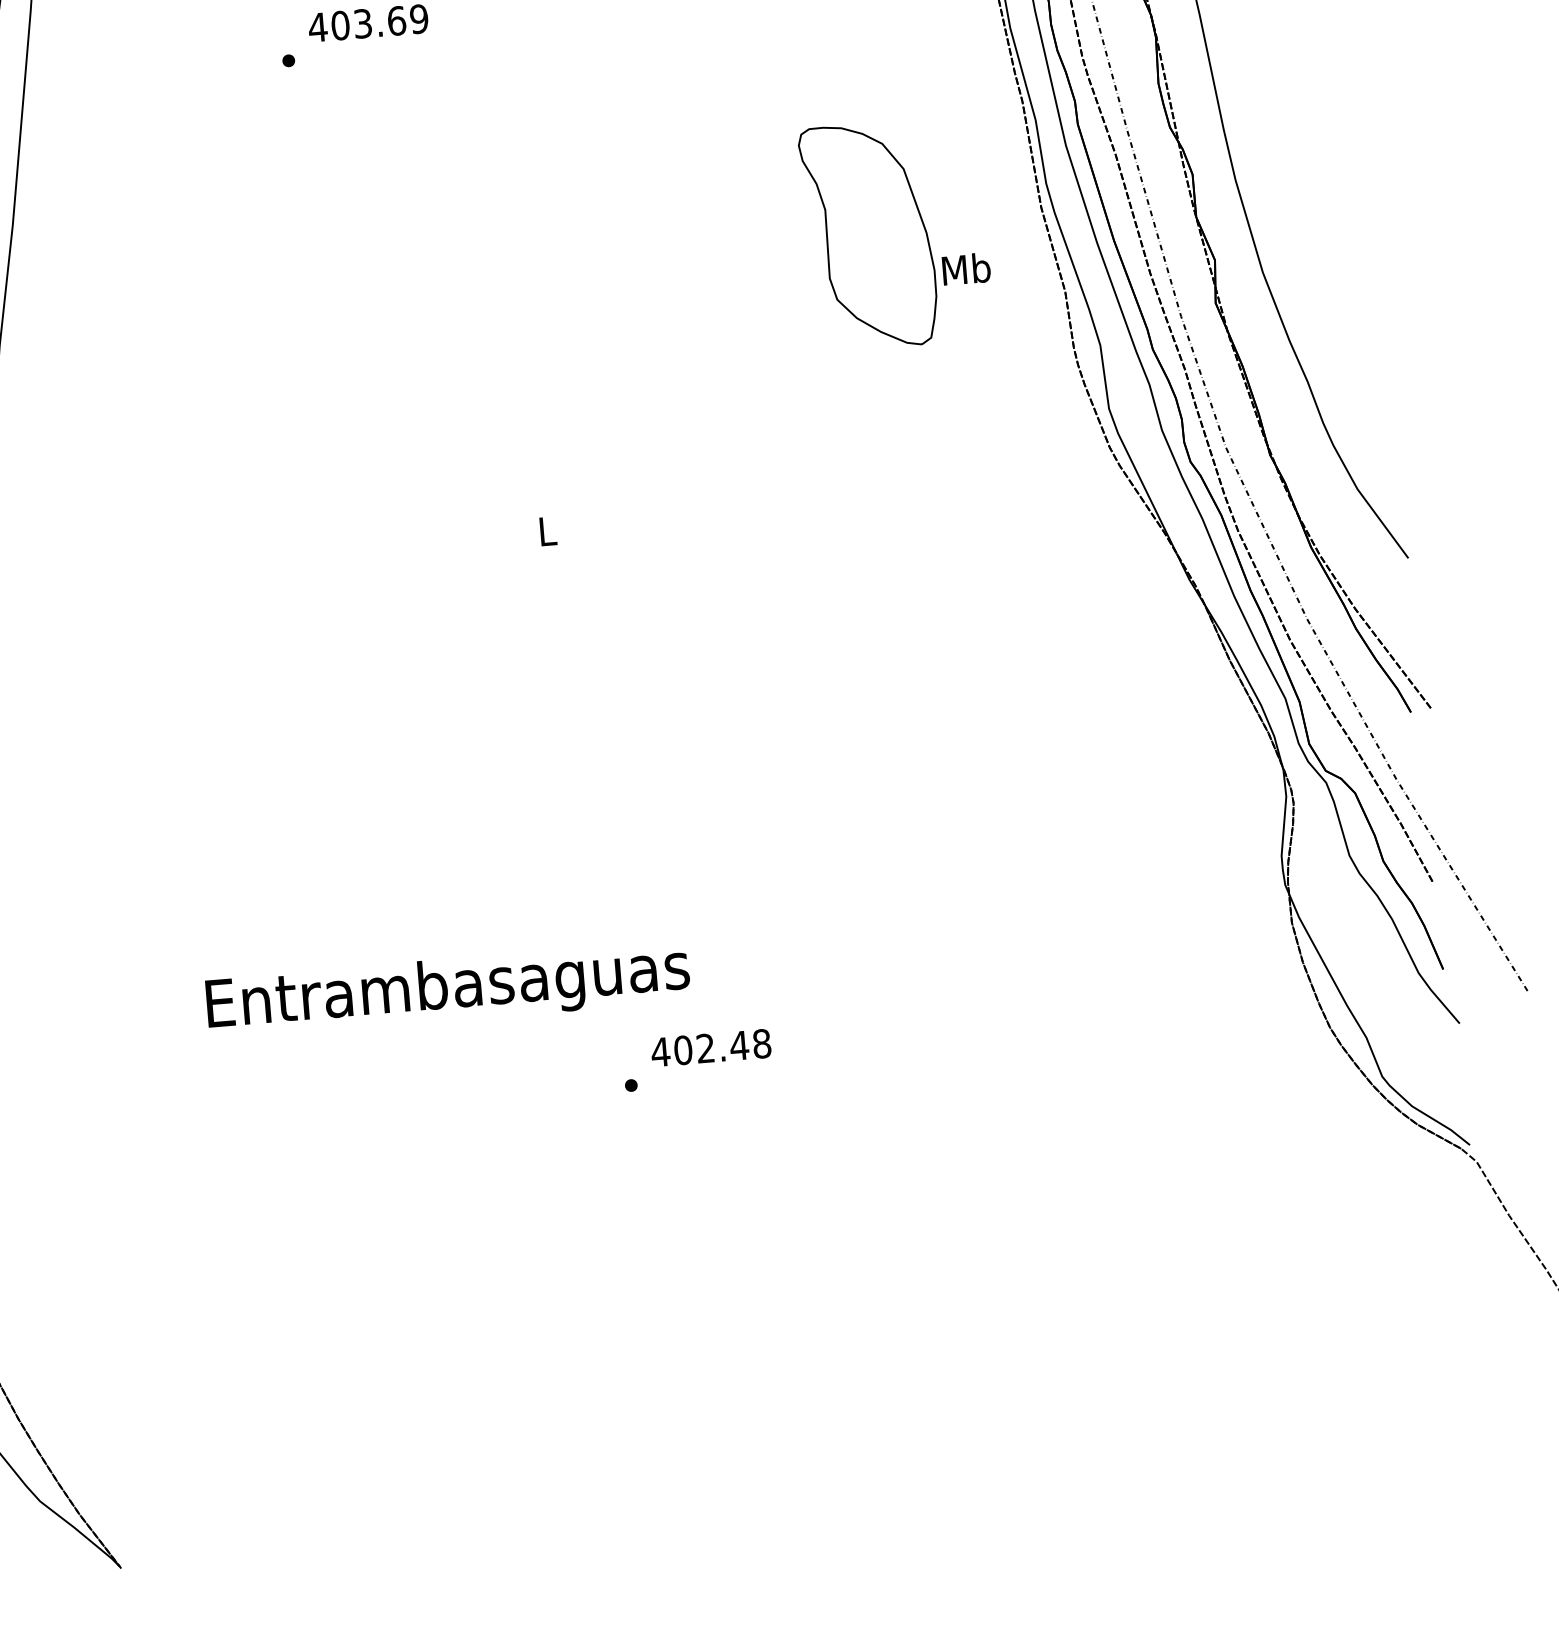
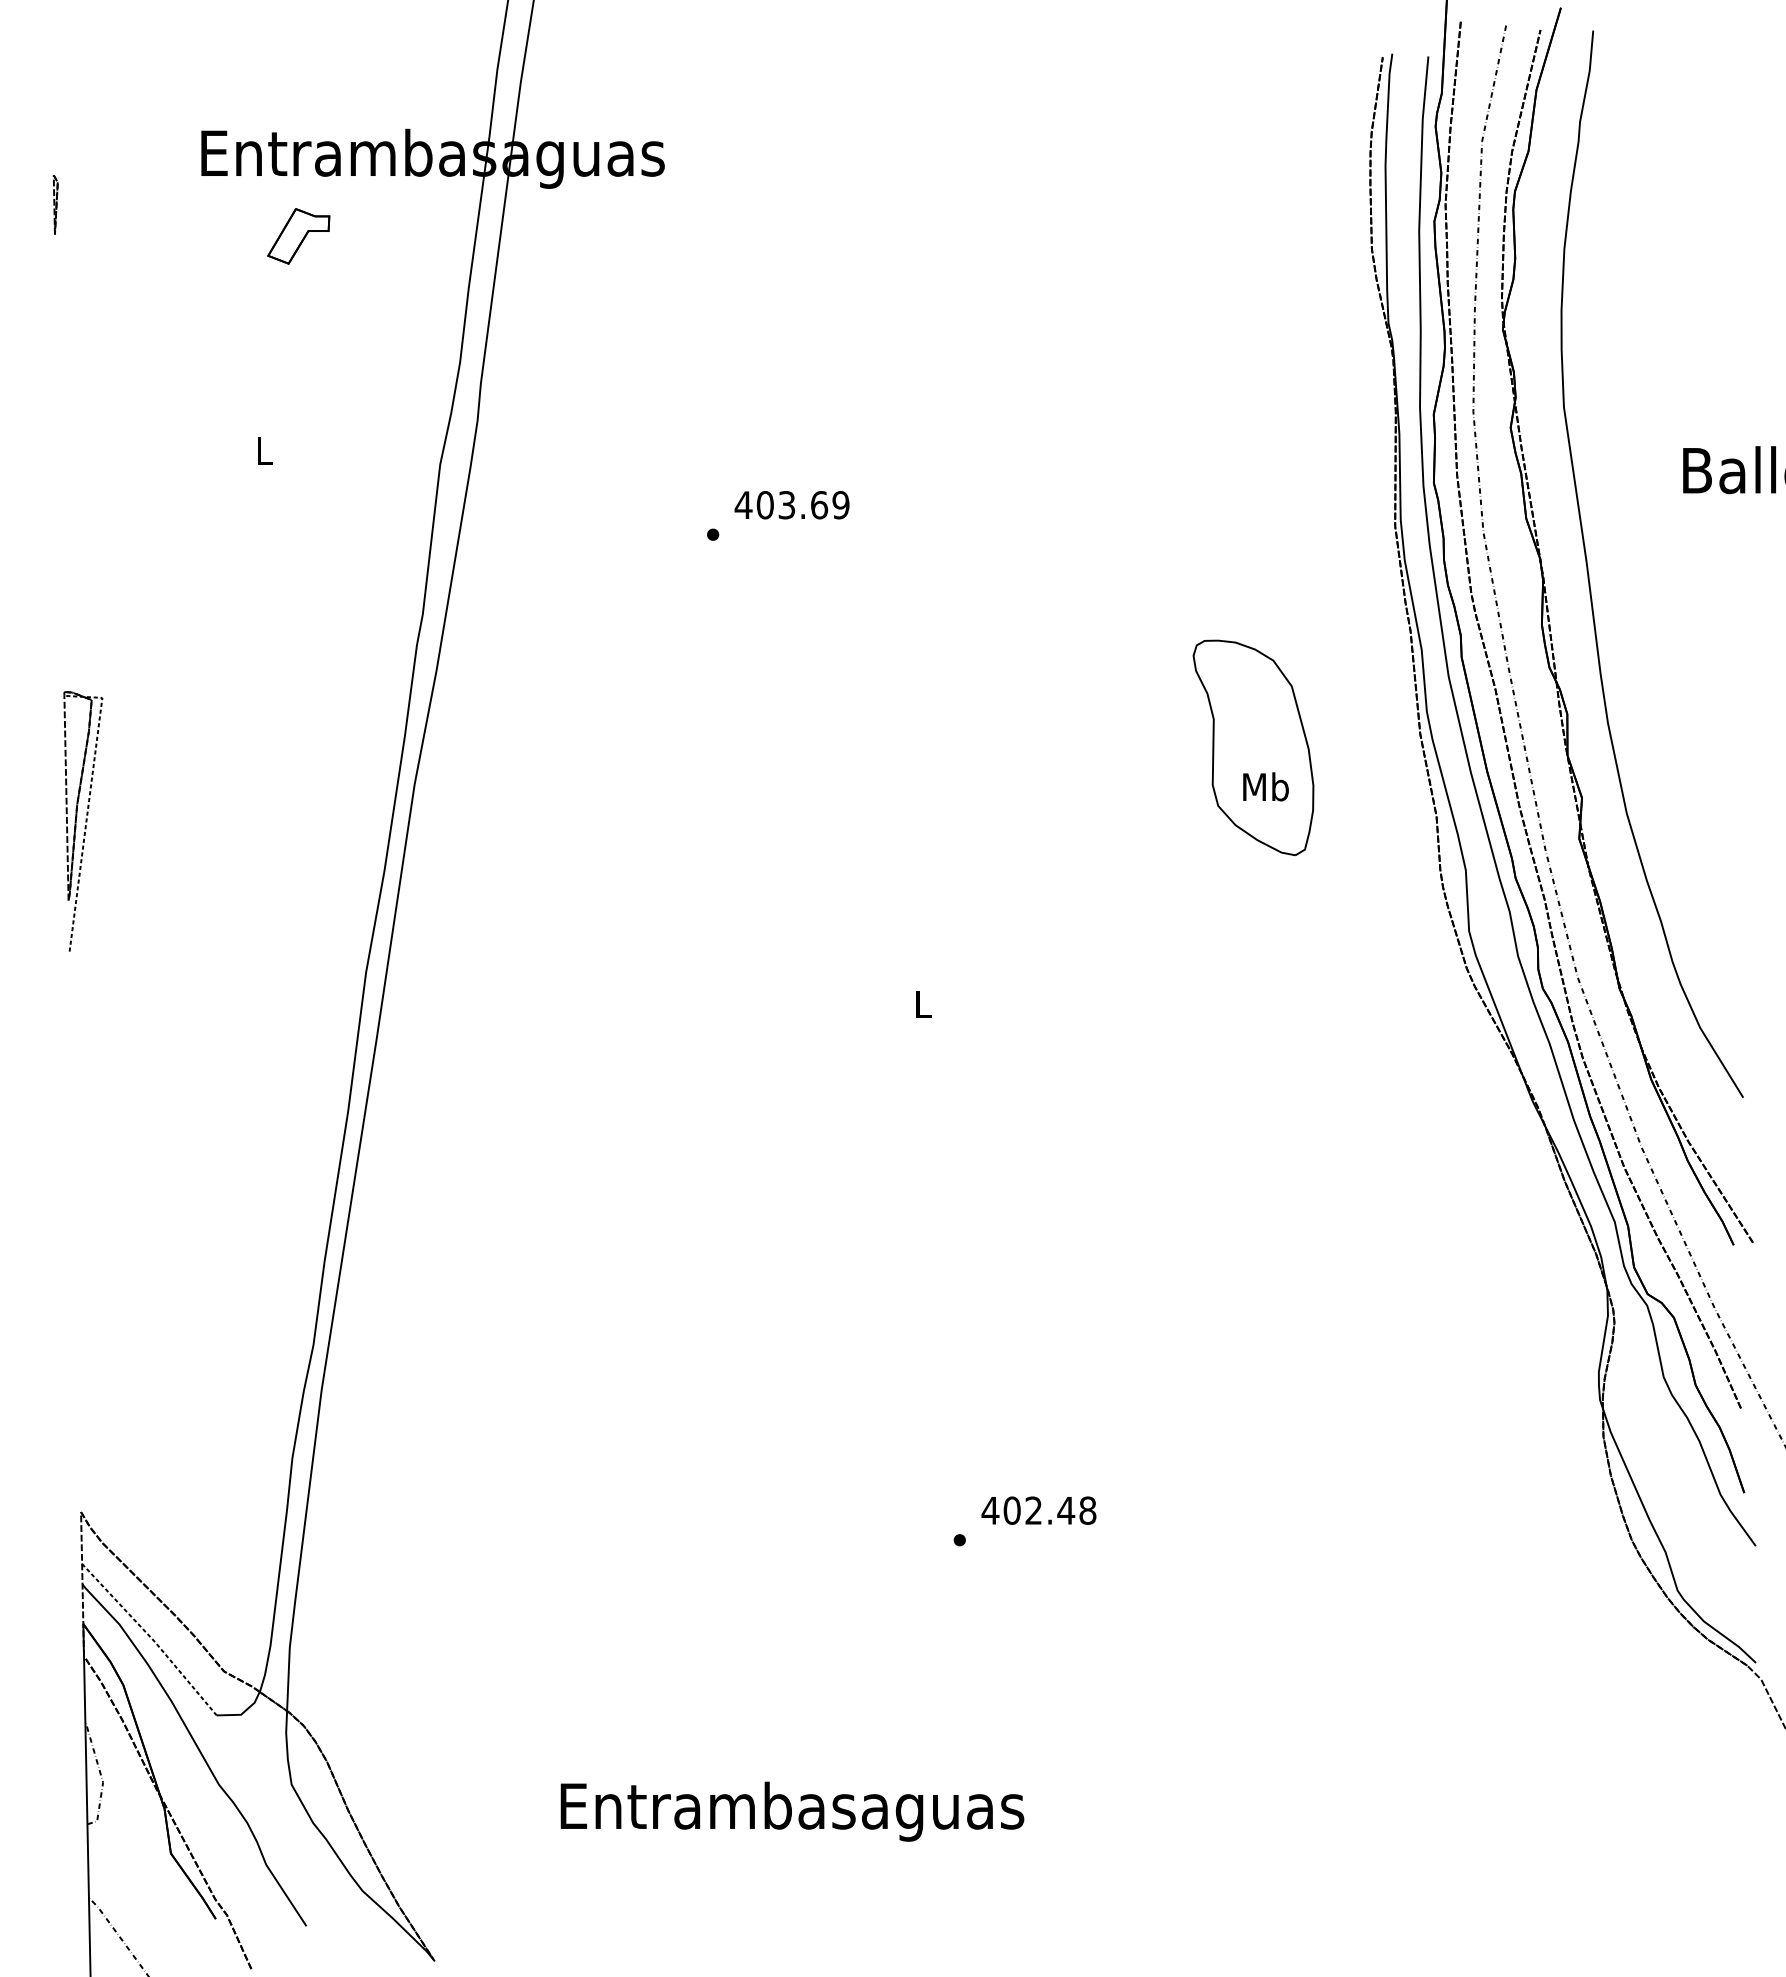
text: (965, 268) -> (1265, 786), moved
text: (448, 989) -> (792, 1811), moved

